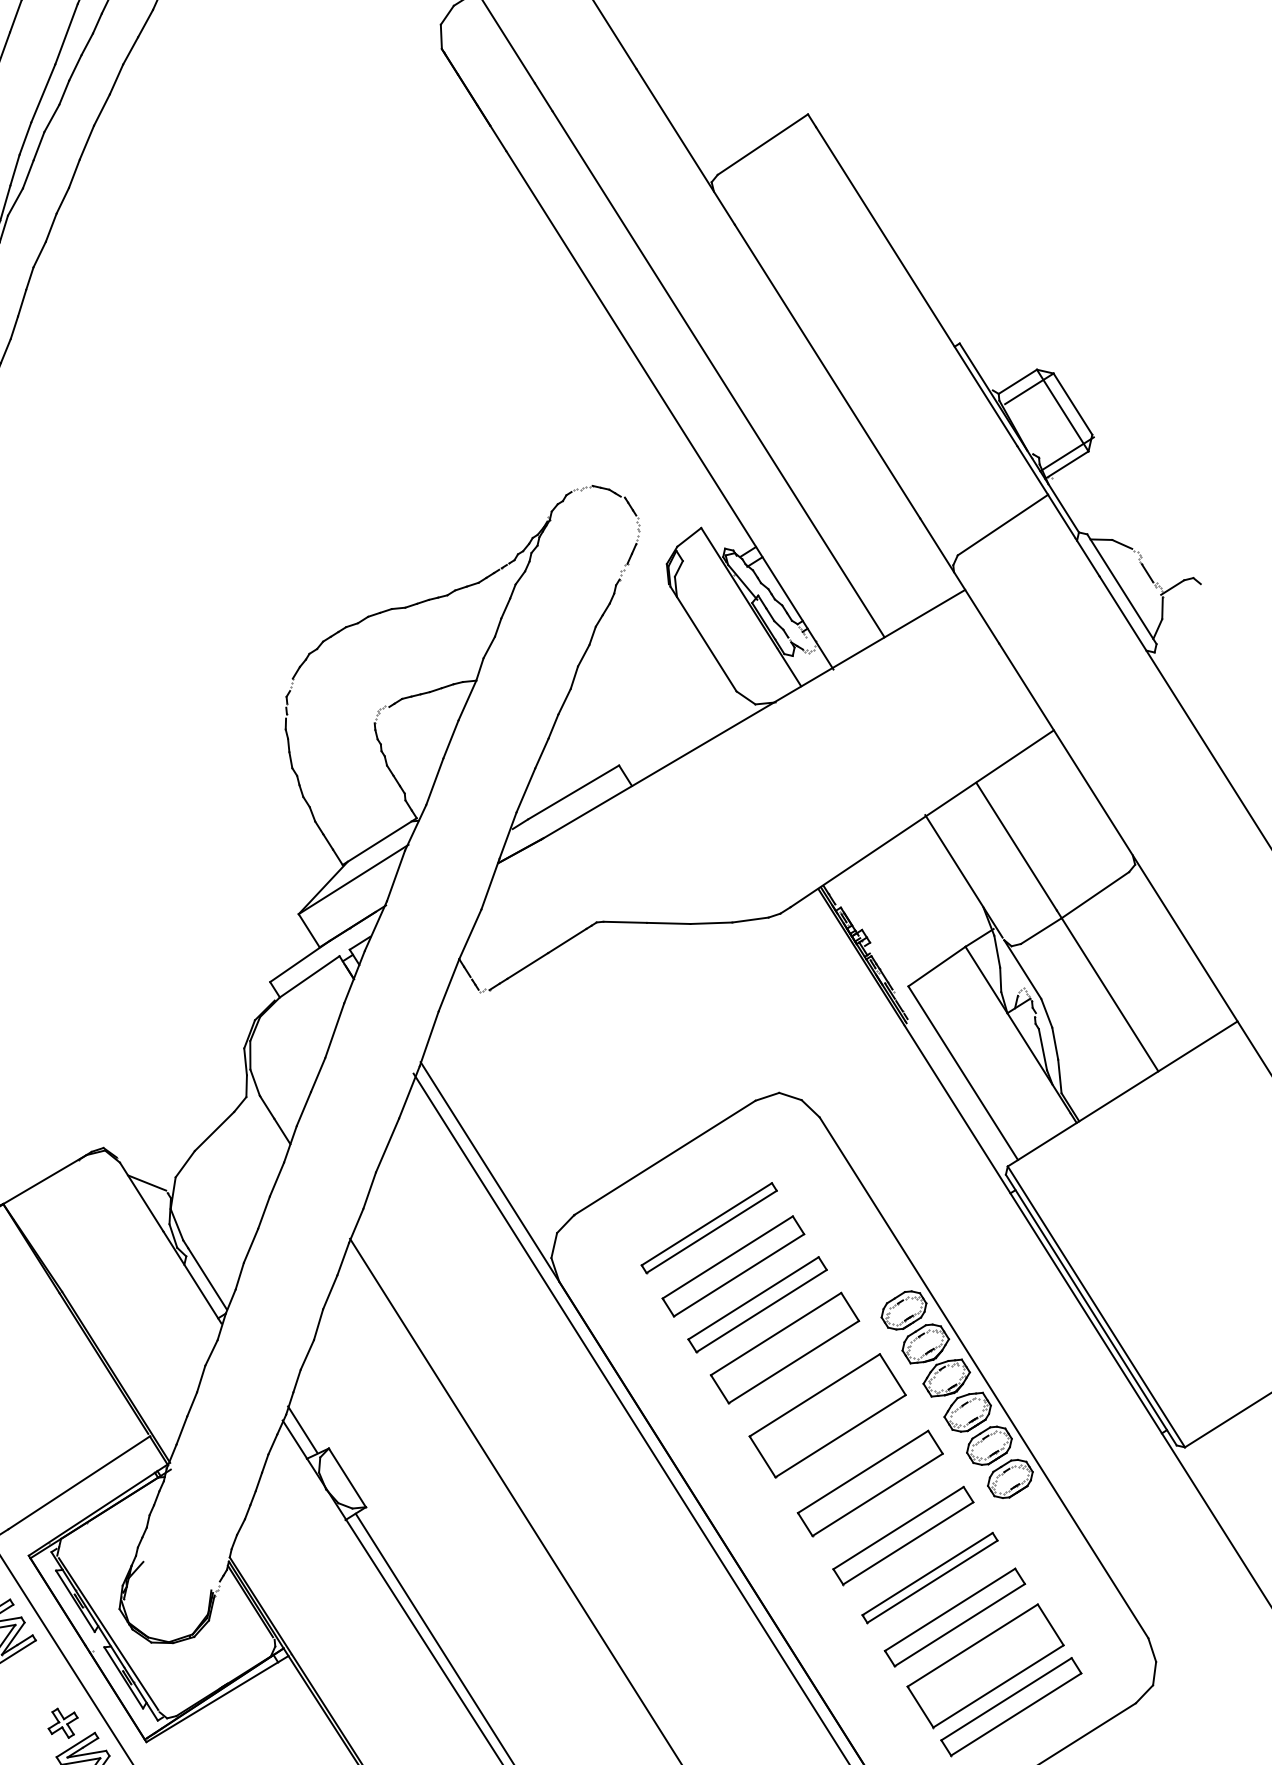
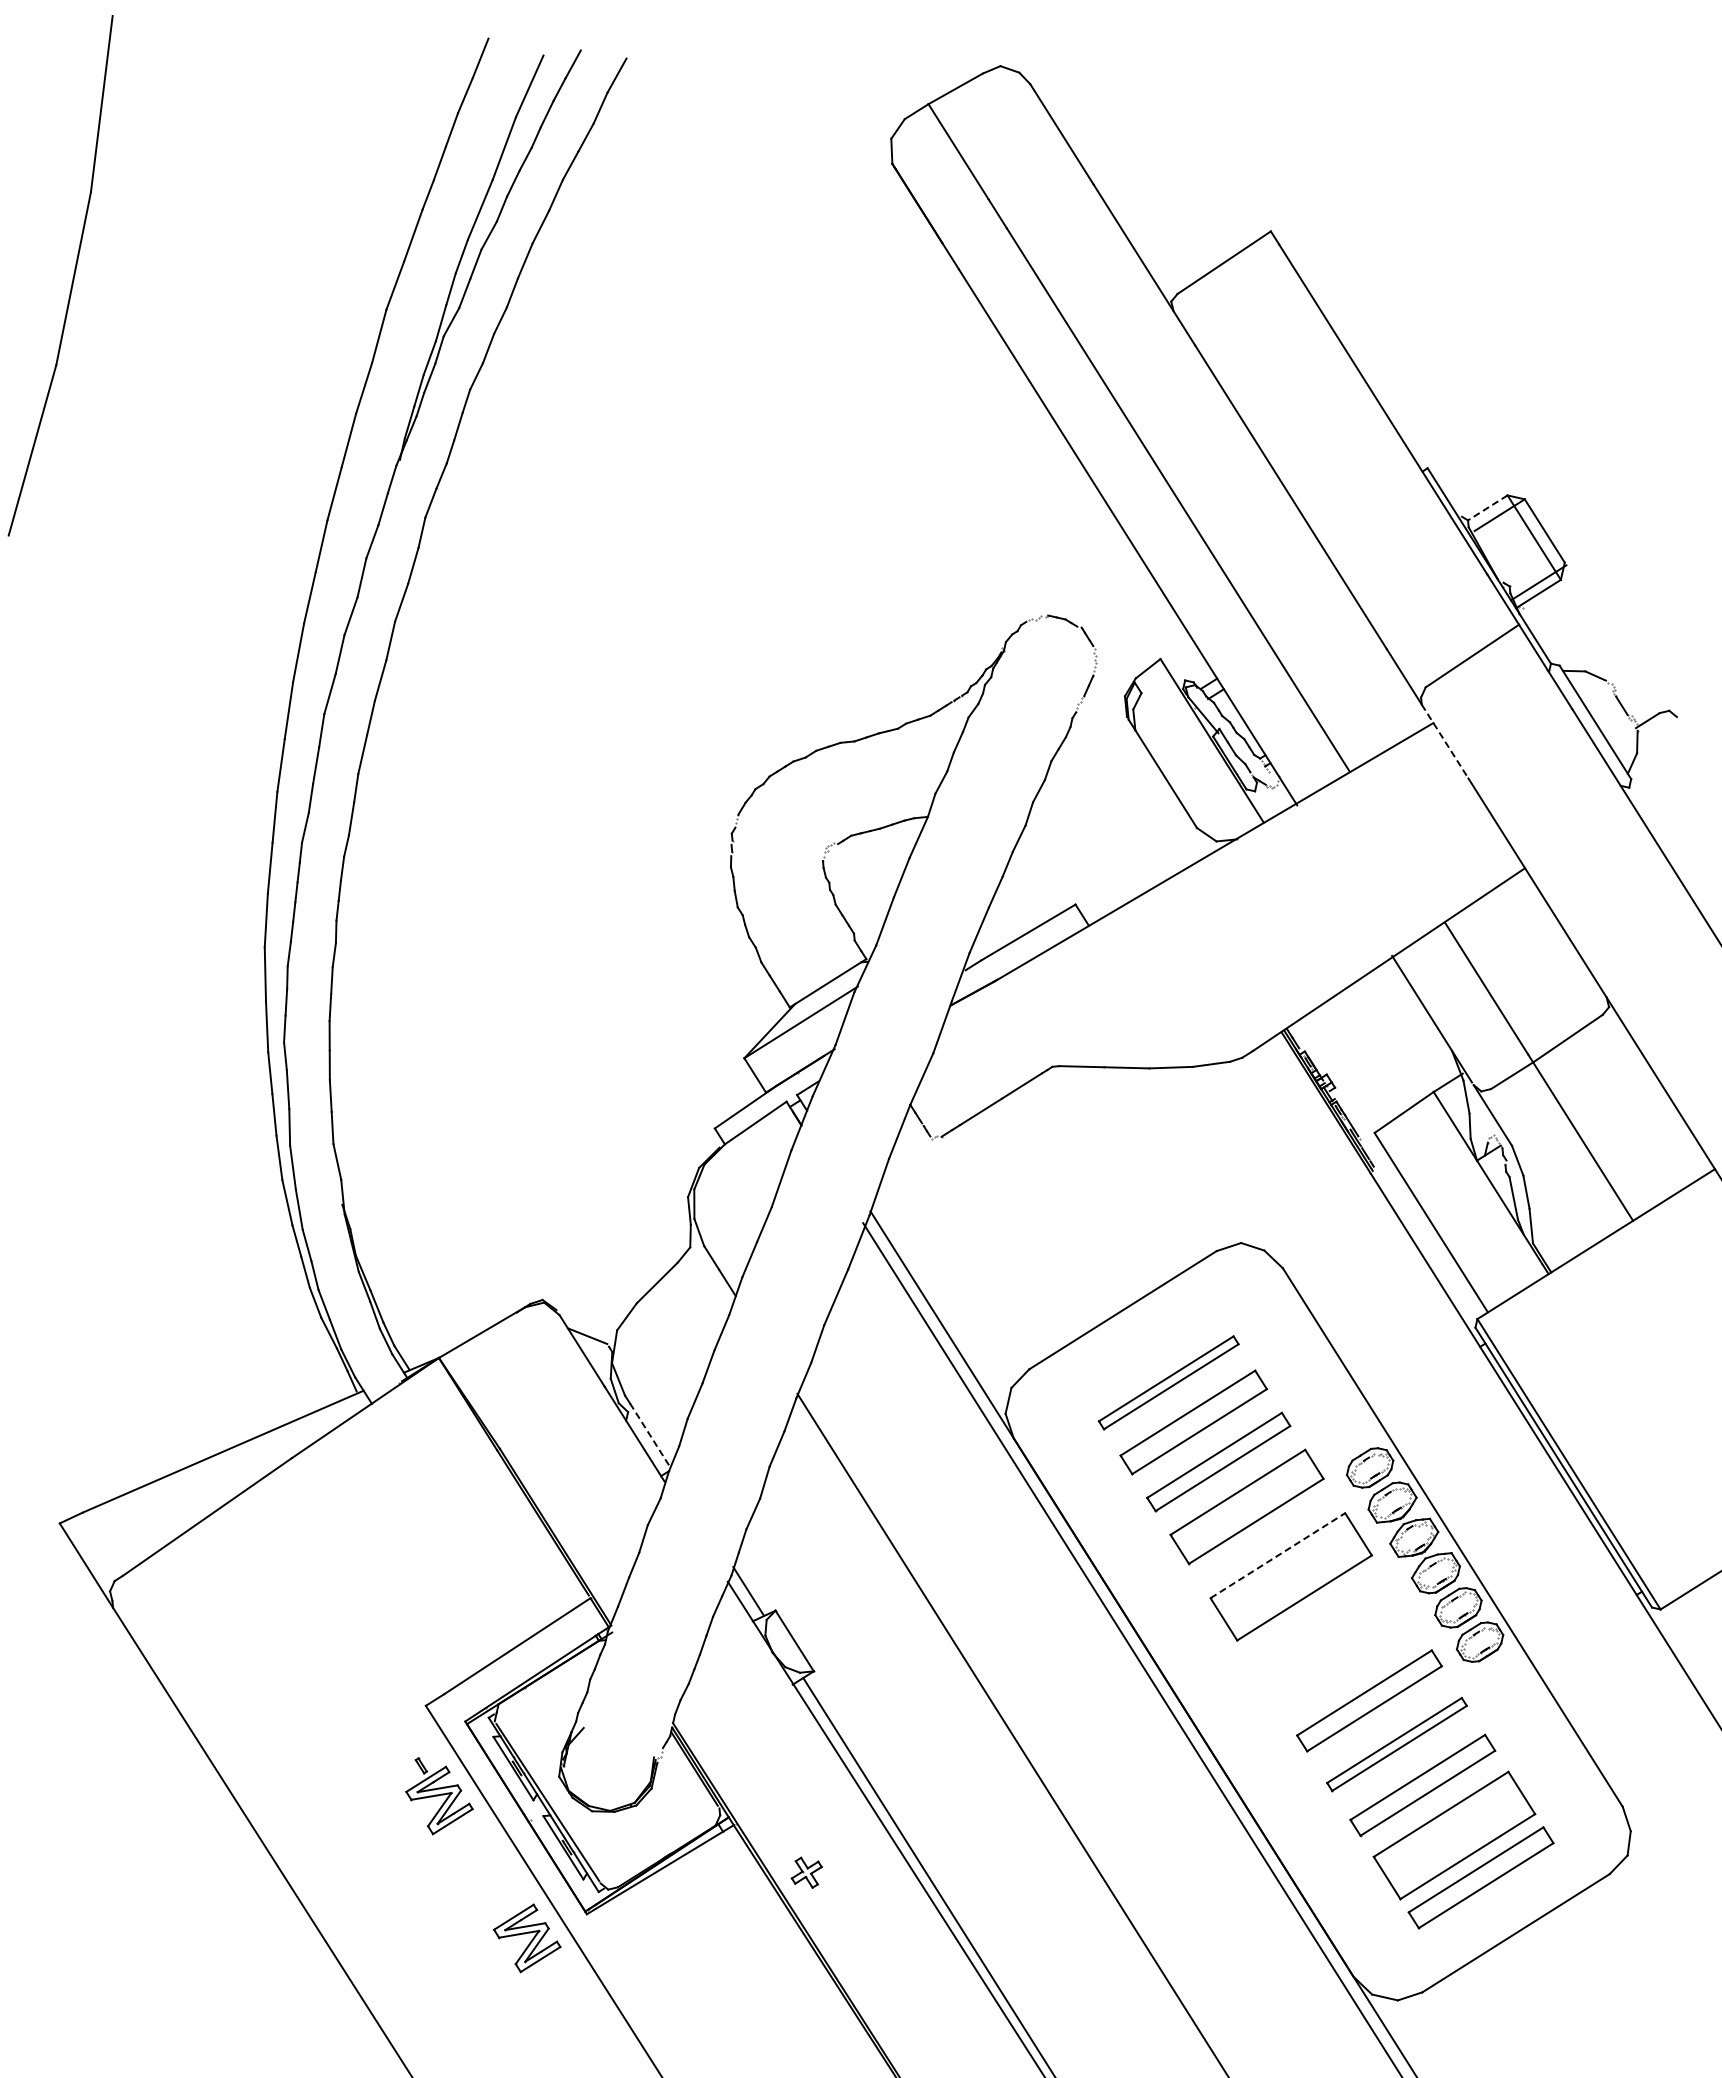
line: (1017, 382) -> (1487, 508), solid -> dashed
line: (976, 607) -> (1445, 741), solid -> dashed
line: (207, 1279) -> (650, 1435), solid -> dashed
line: (814, 1395) -> (1277, 1555), solid -> dashed
part: (870, 1483) -> (1335, 1646), removed
part: (62, 1723) -> (806, 1872), moved

